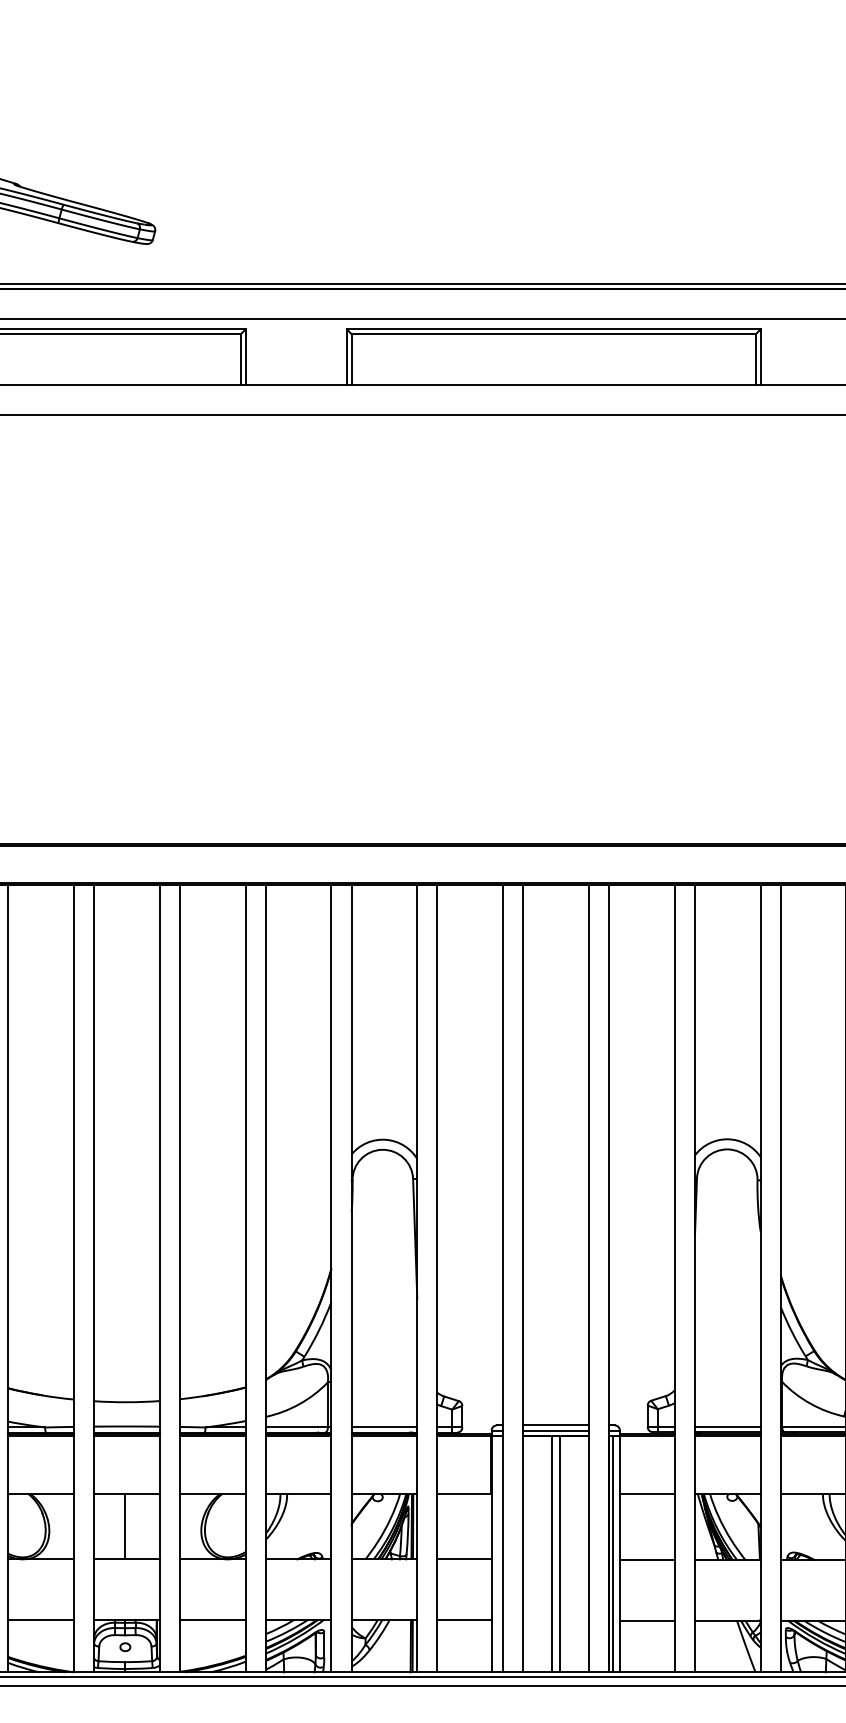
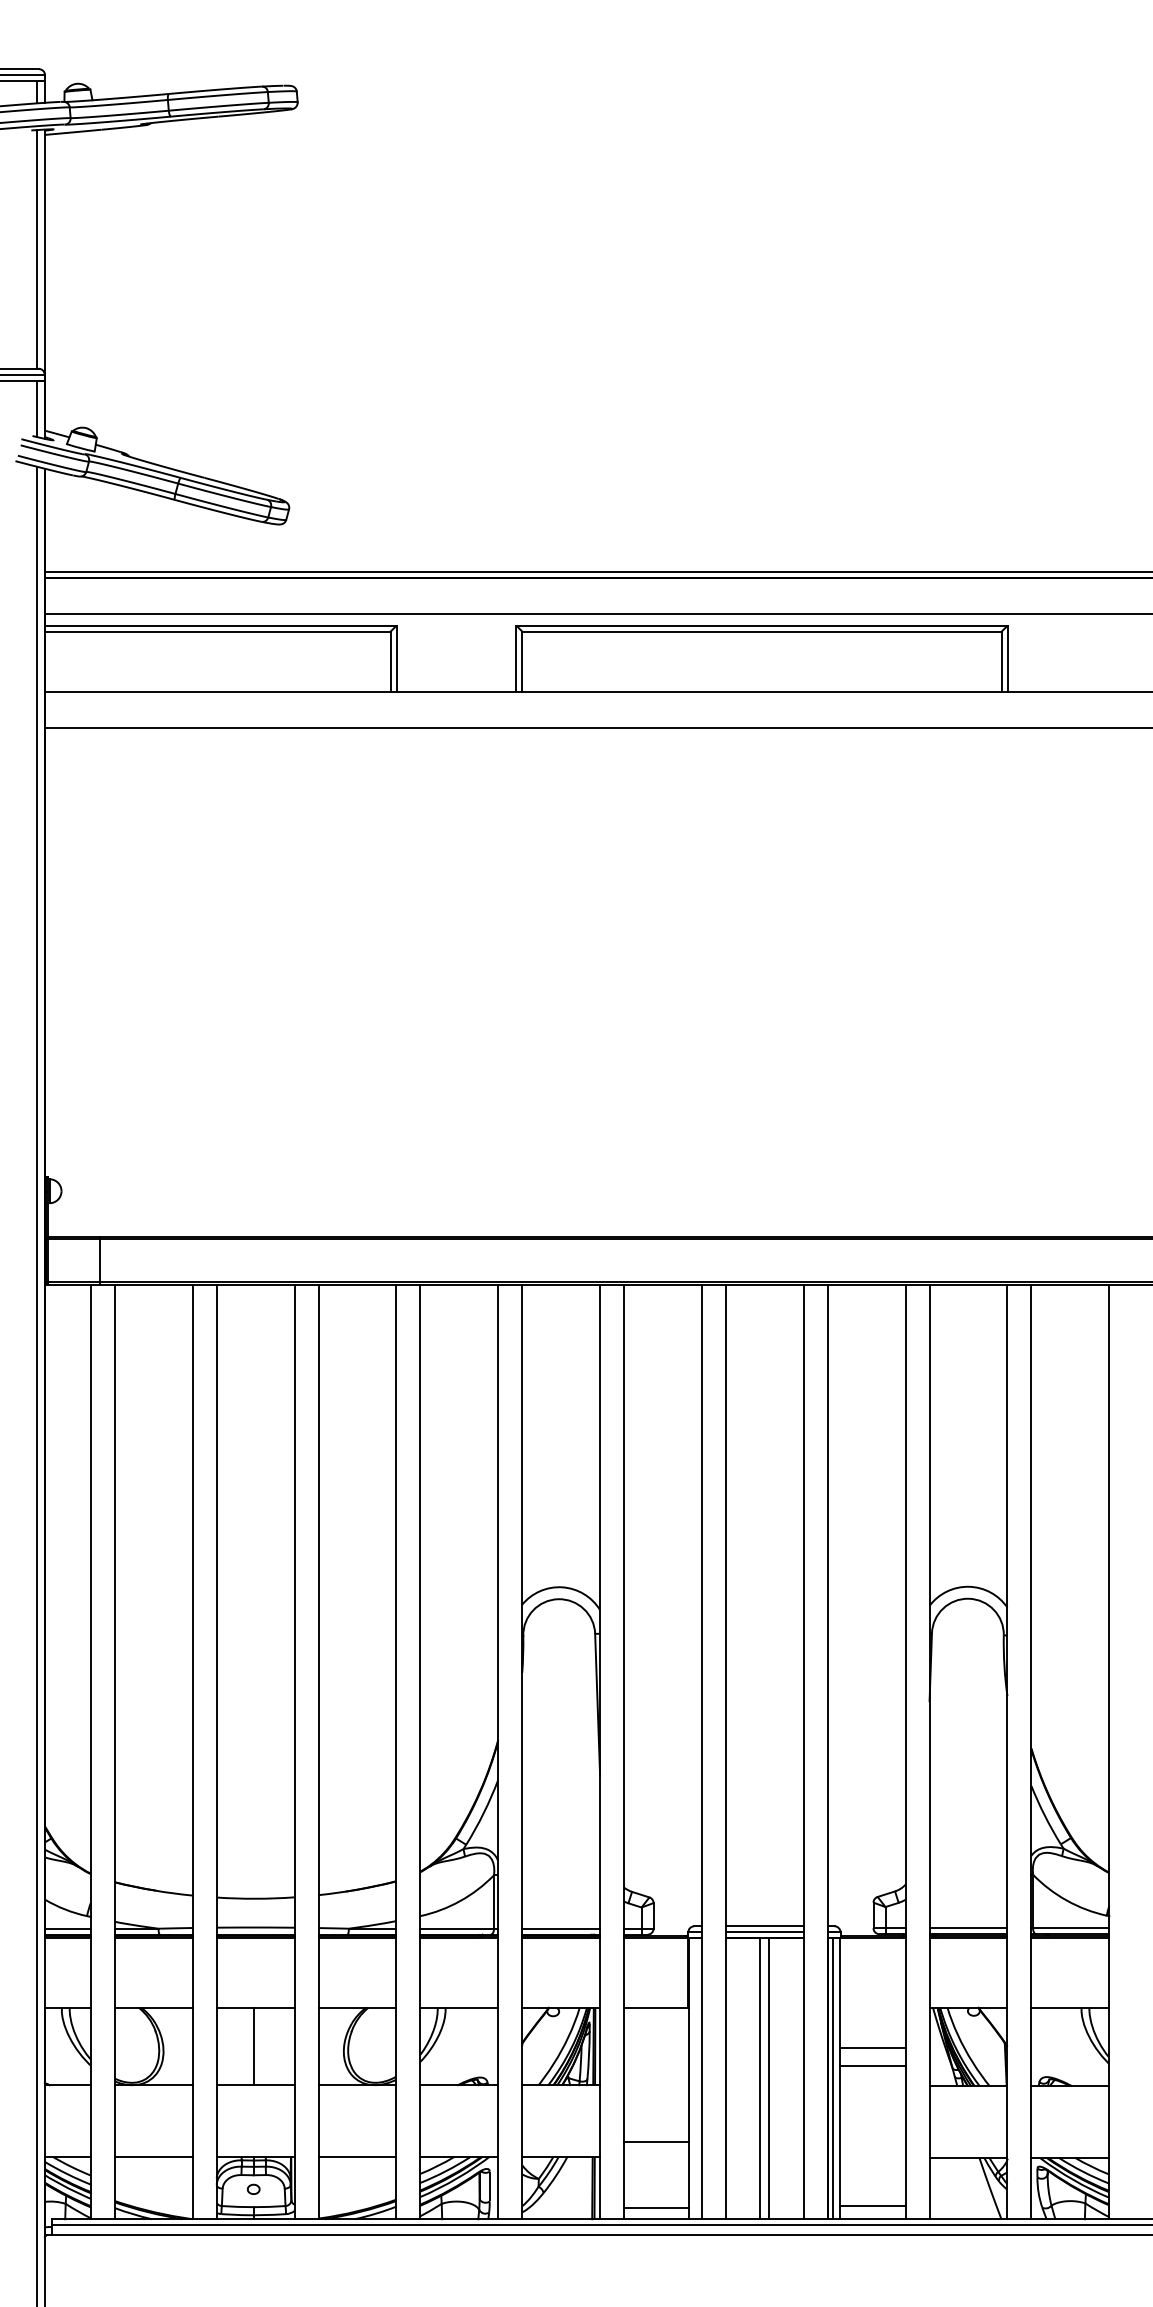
line: (646, 1493) -> (872, 2065), moved
line: (464, 1559) -> (656, 2142), moved
line: (646, 1559) -> (872, 2047), moved
line: (464, 1620) -> (656, 2208), moved
line: (646, 1620) -> (872, 2205), moved

